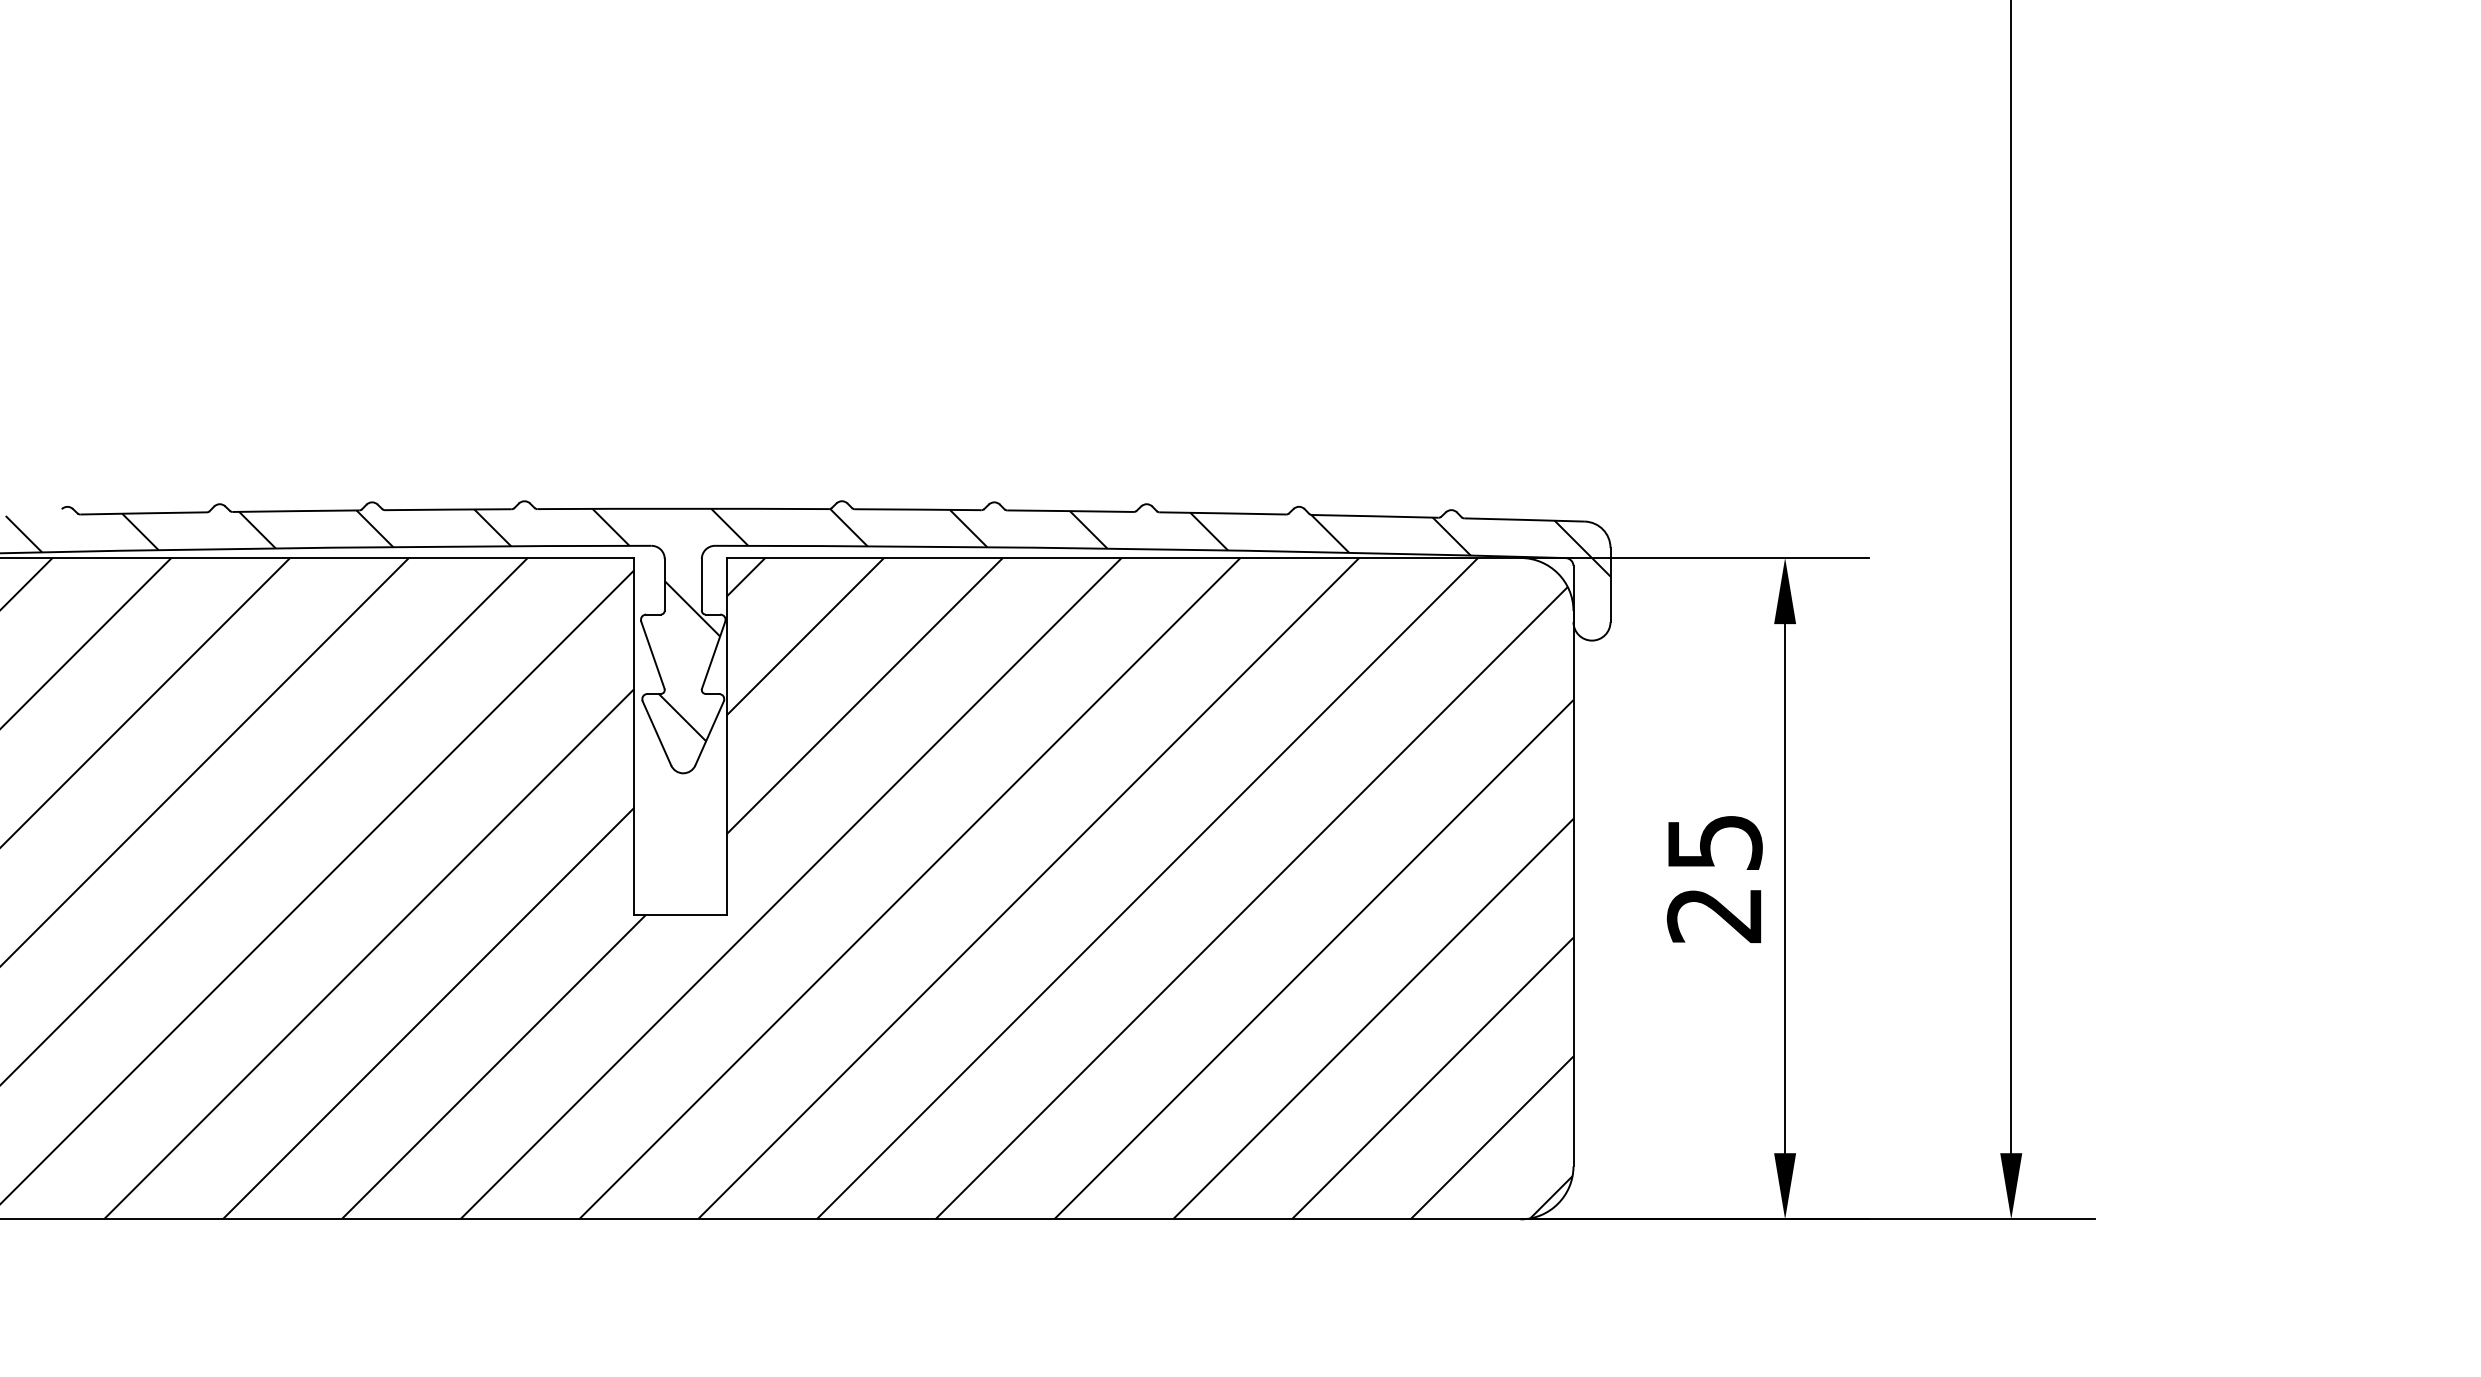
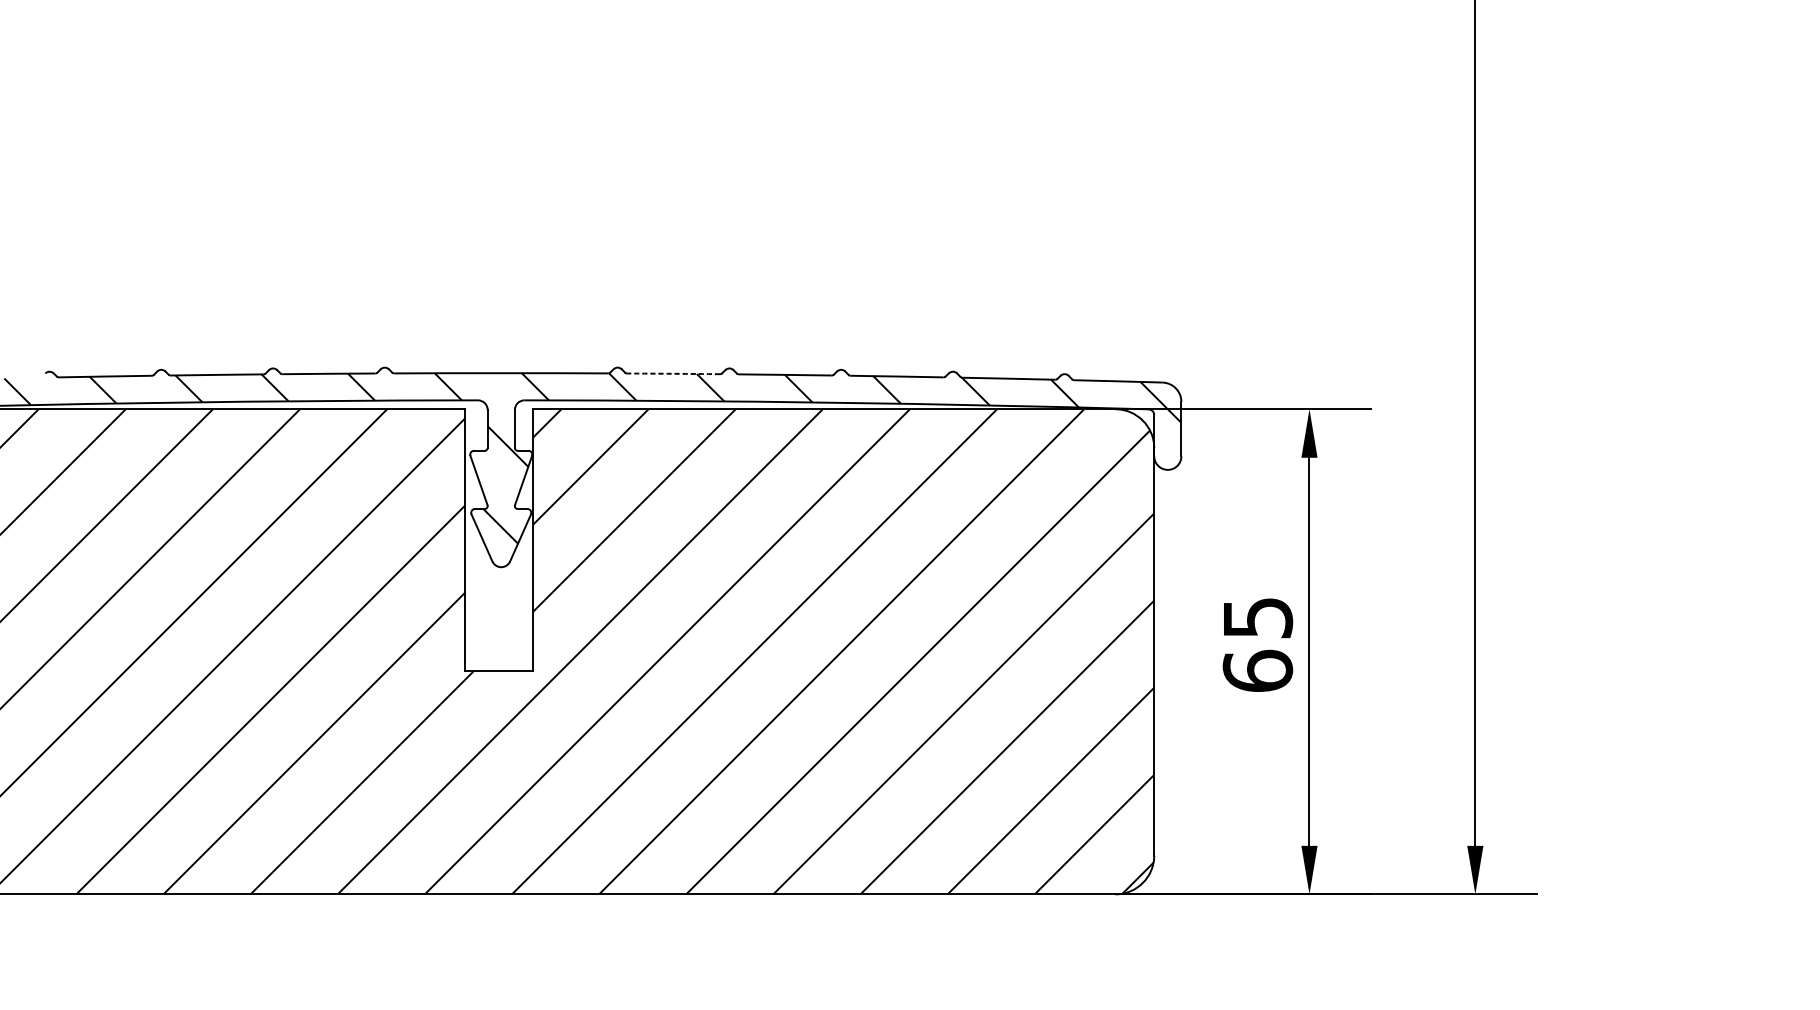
arc: (918, 509) -> (673, 373), solid -> dashed
text: (1714, 914) -> (1257, 670), 25 -> 65

